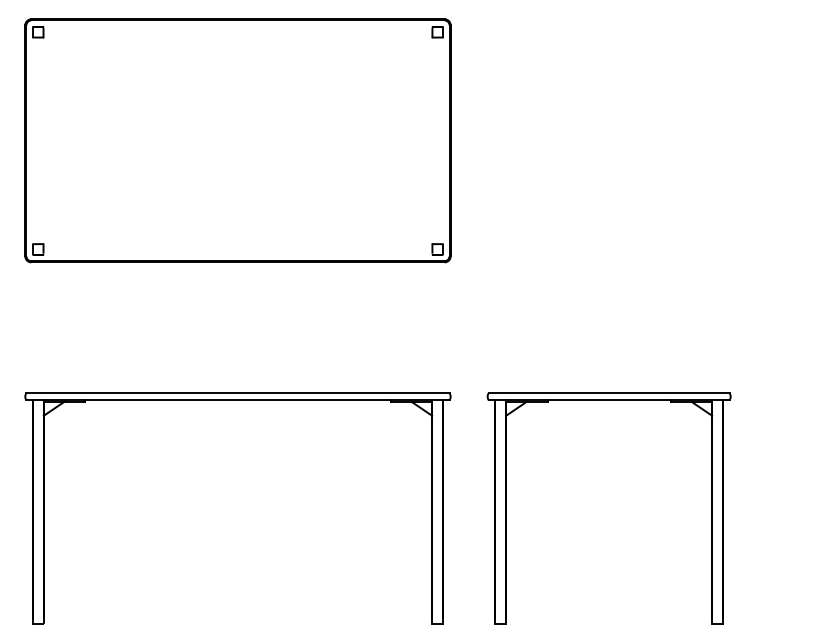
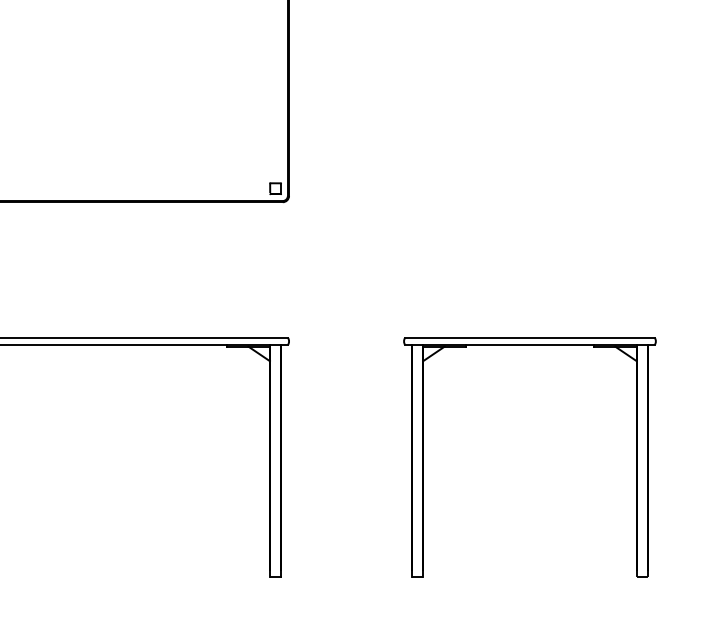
part: (506, 508) -> (423, 457), moved

